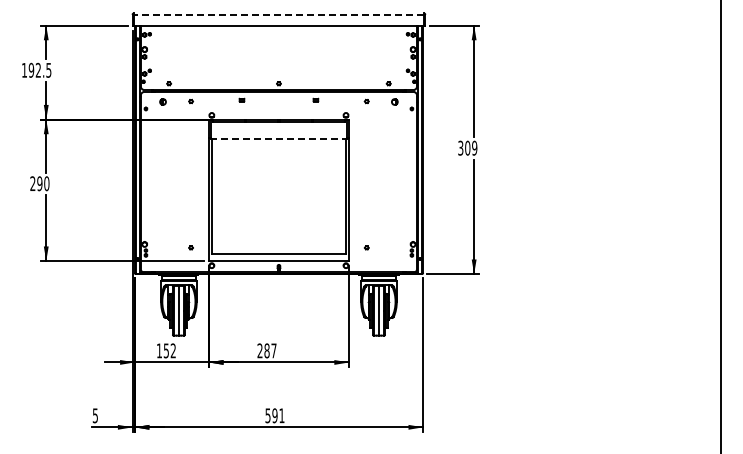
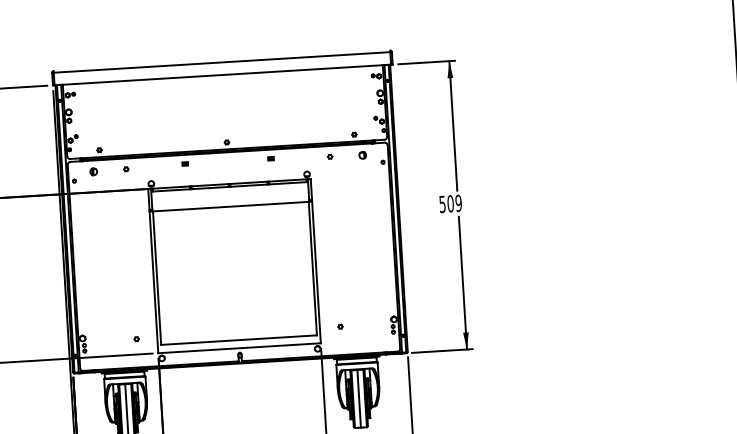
line: (278, 14) -> (221, 62), dashed -> solid
line: (278, 139) -> (230, 207), dashed -> solid
text: (460, 147) -> (442, 203), 309 -> 509

